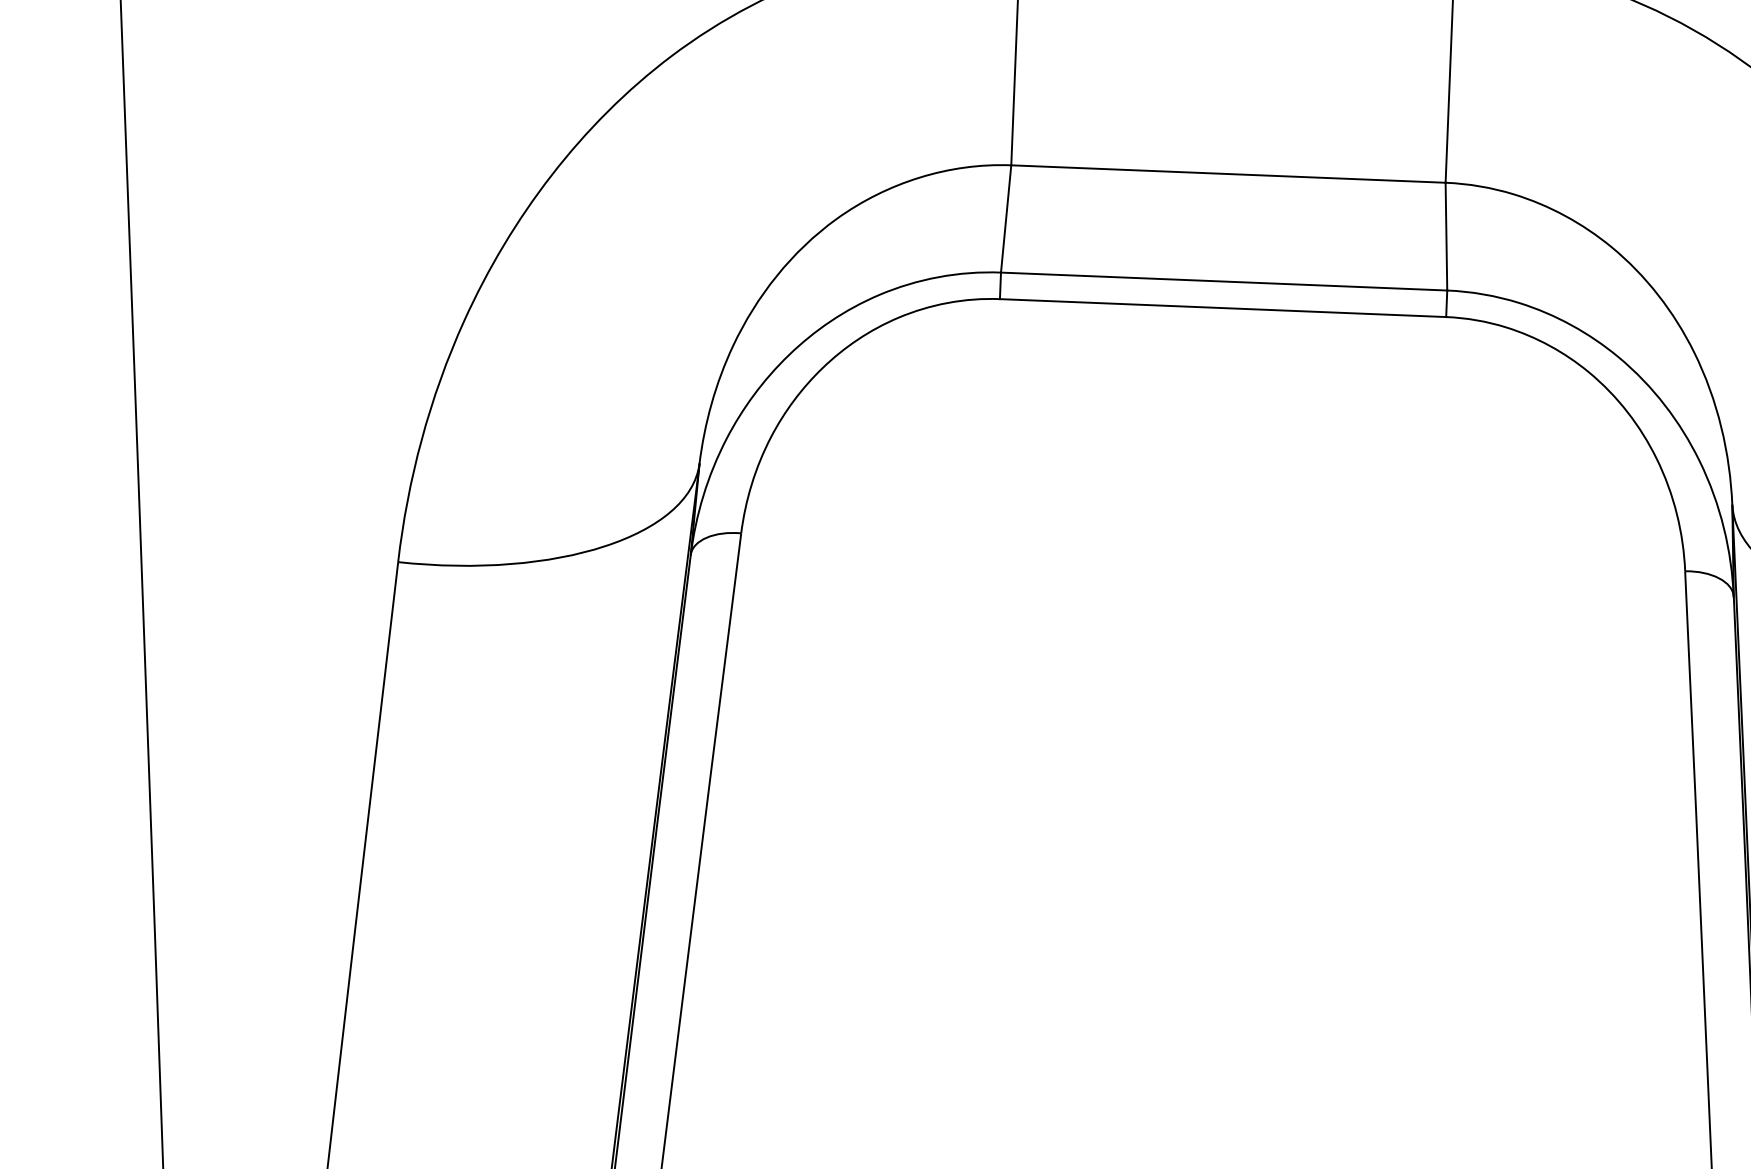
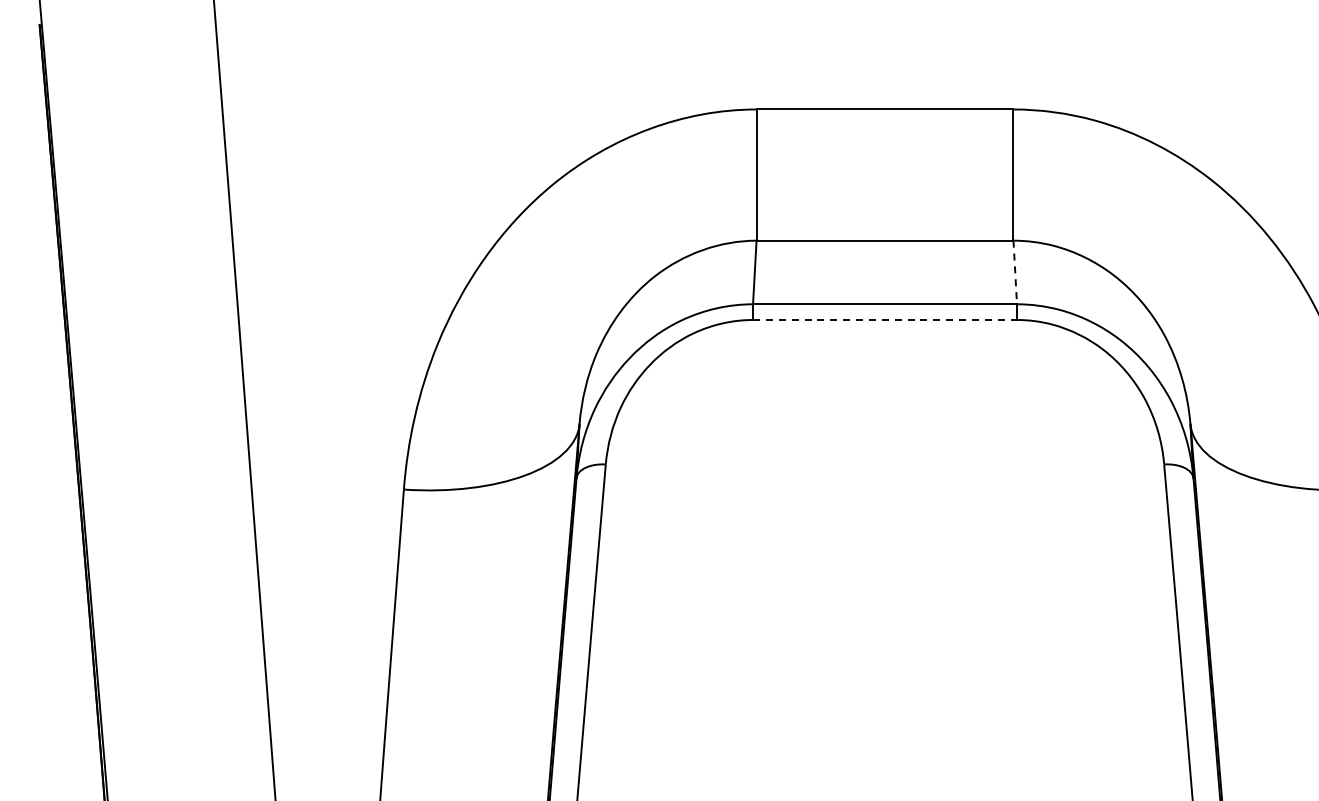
line: (1446, 236) -> (1015, 272), solid -> dashed
line: (1223, 307) -> (885, 319), solid -> dashed

